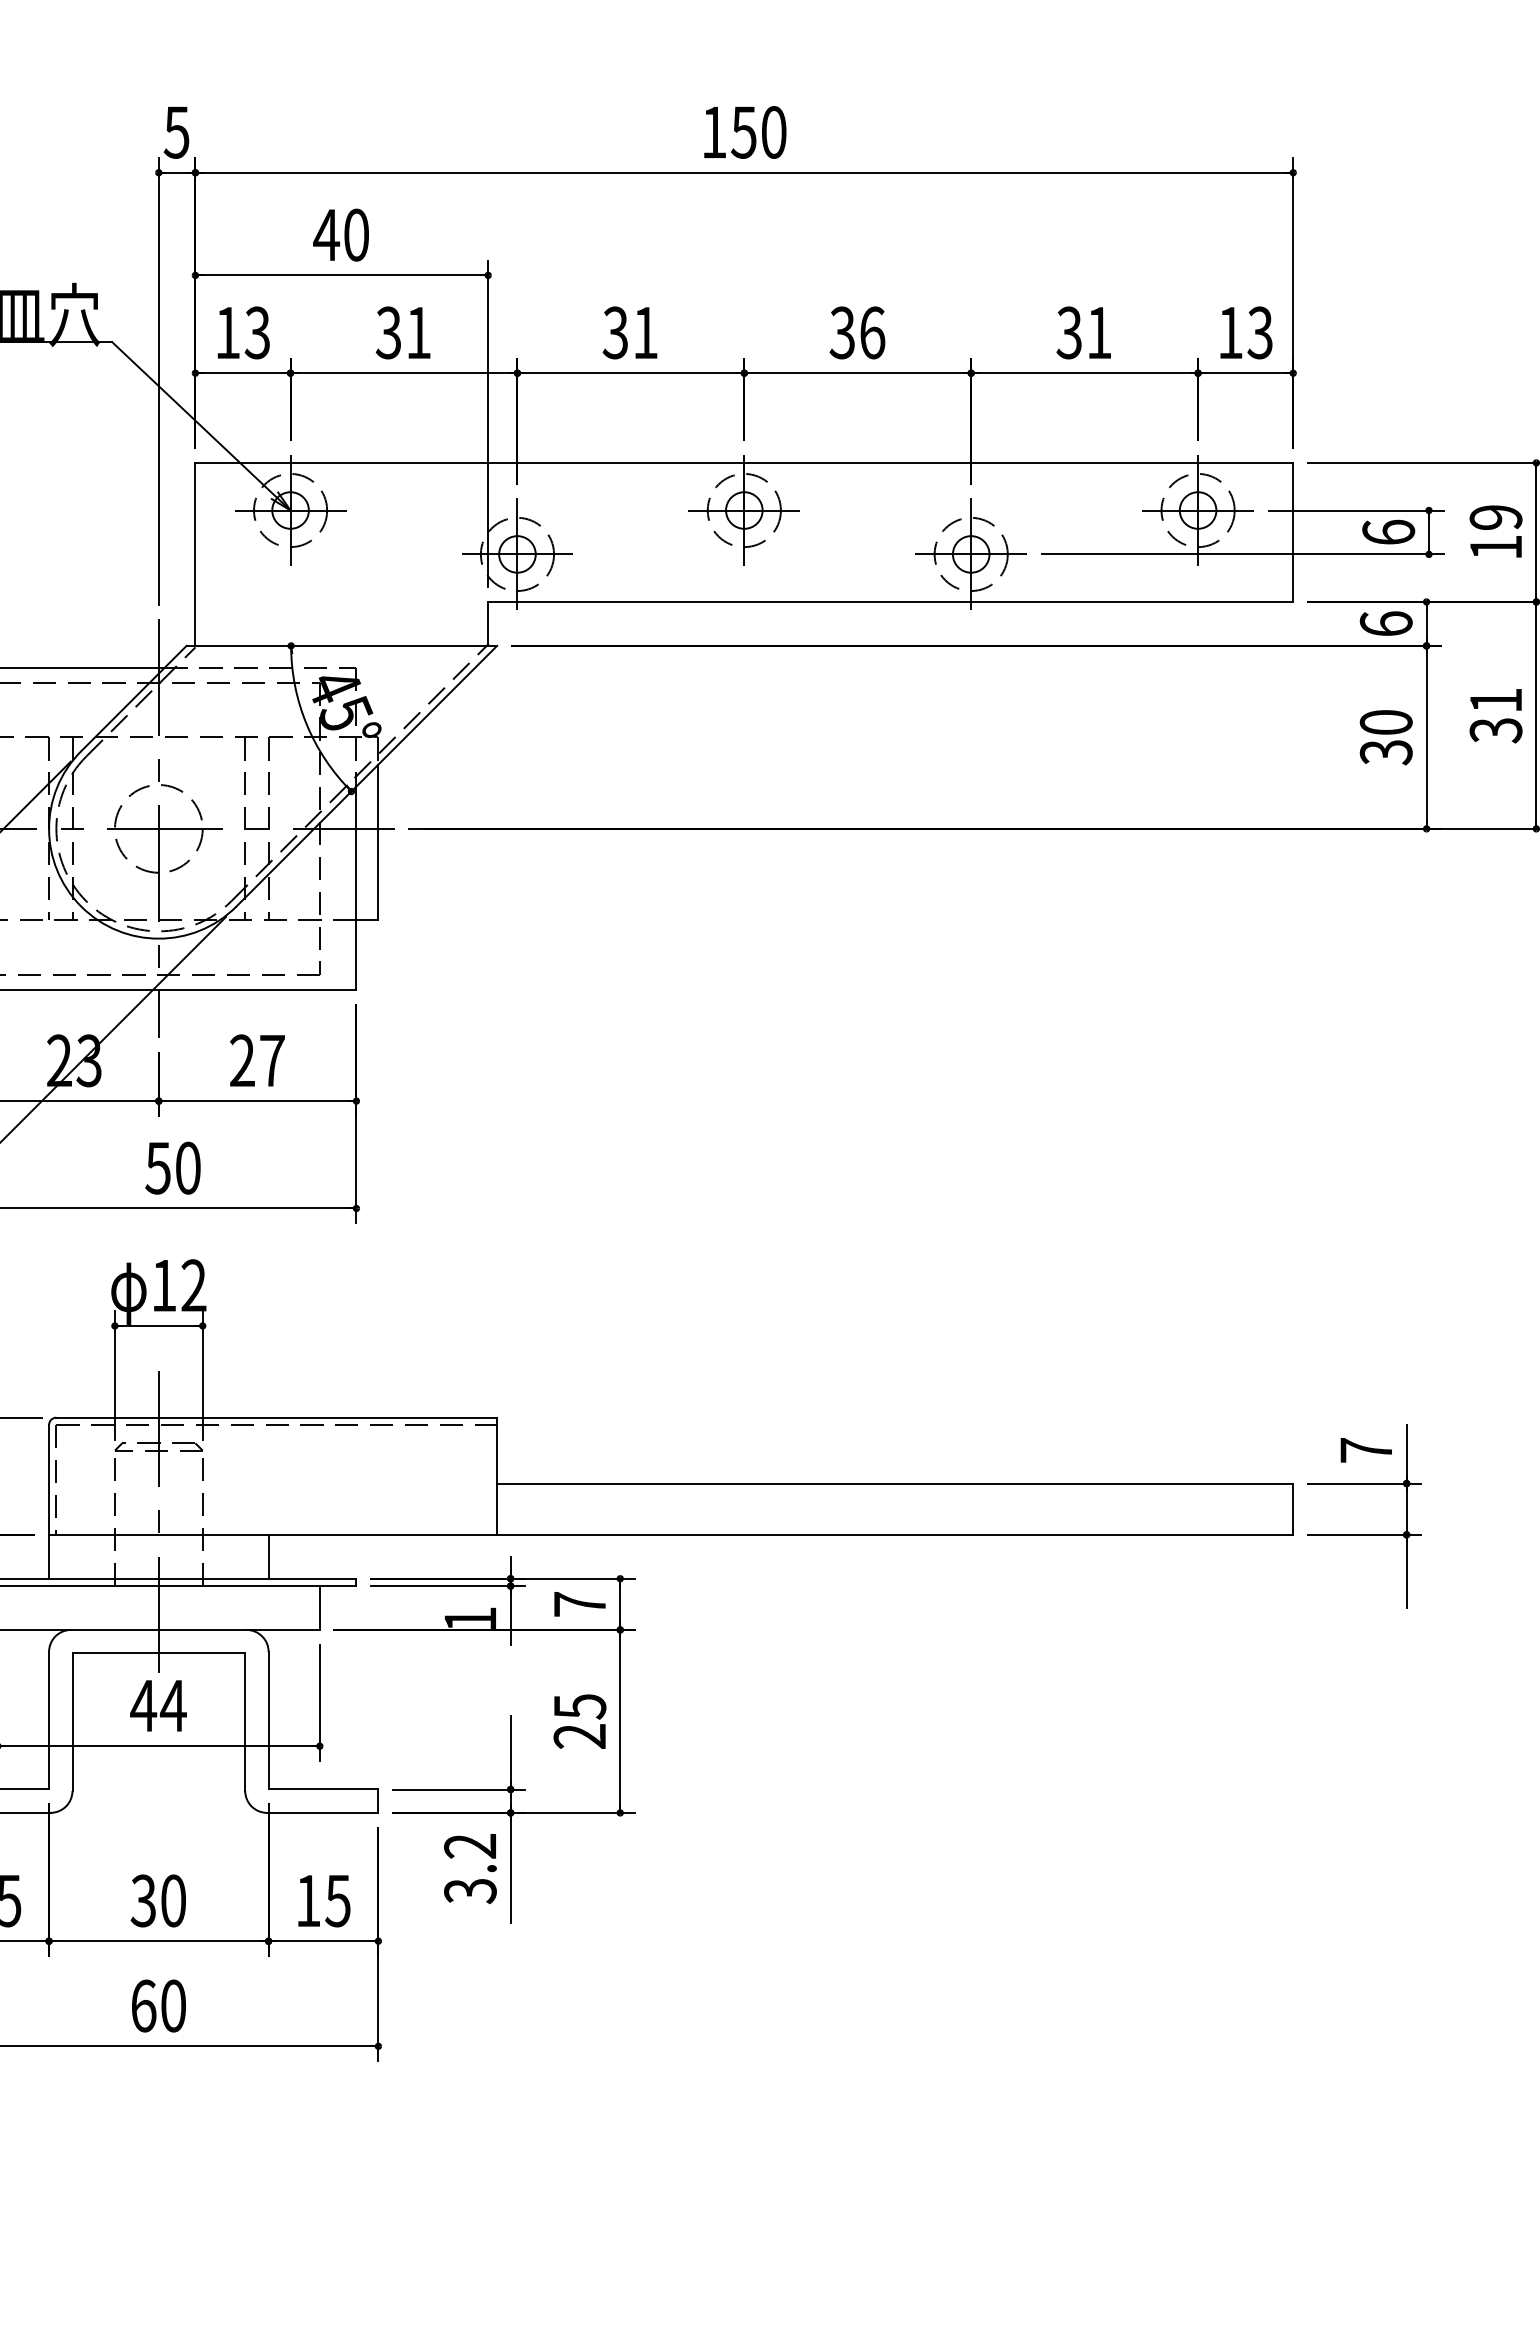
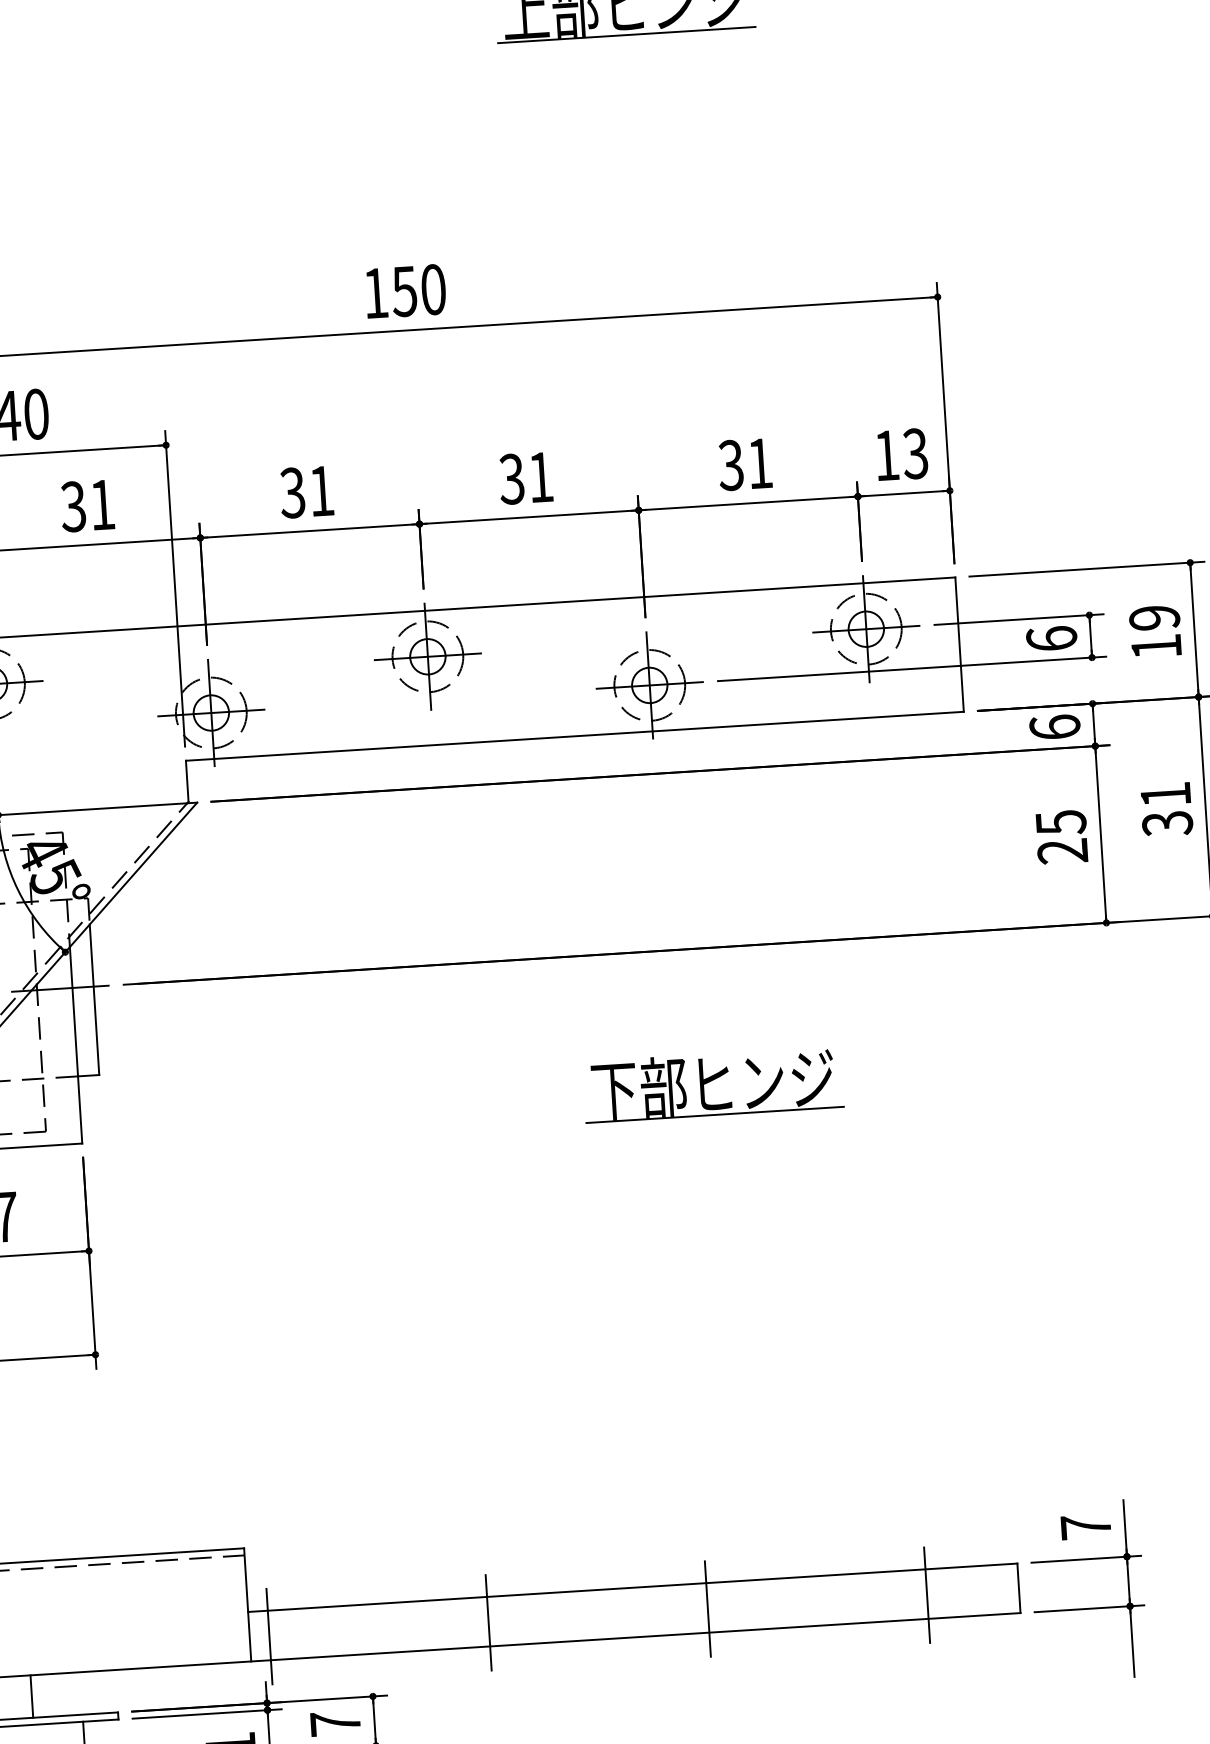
text: (872, 332) -> (540, 477), 36 -> 31
text: (1385, 737) -> (1061, 837), 30 -> 25
part: (1010, 969) -> (712, 1084), added
line: (517, 1509) -> (269, 1635), added
line: (744, 1509) -> (488, 1621), added
line: (971, 1509) -> (708, 1608), added
line: (1198, 1509) -> (927, 1594), added

